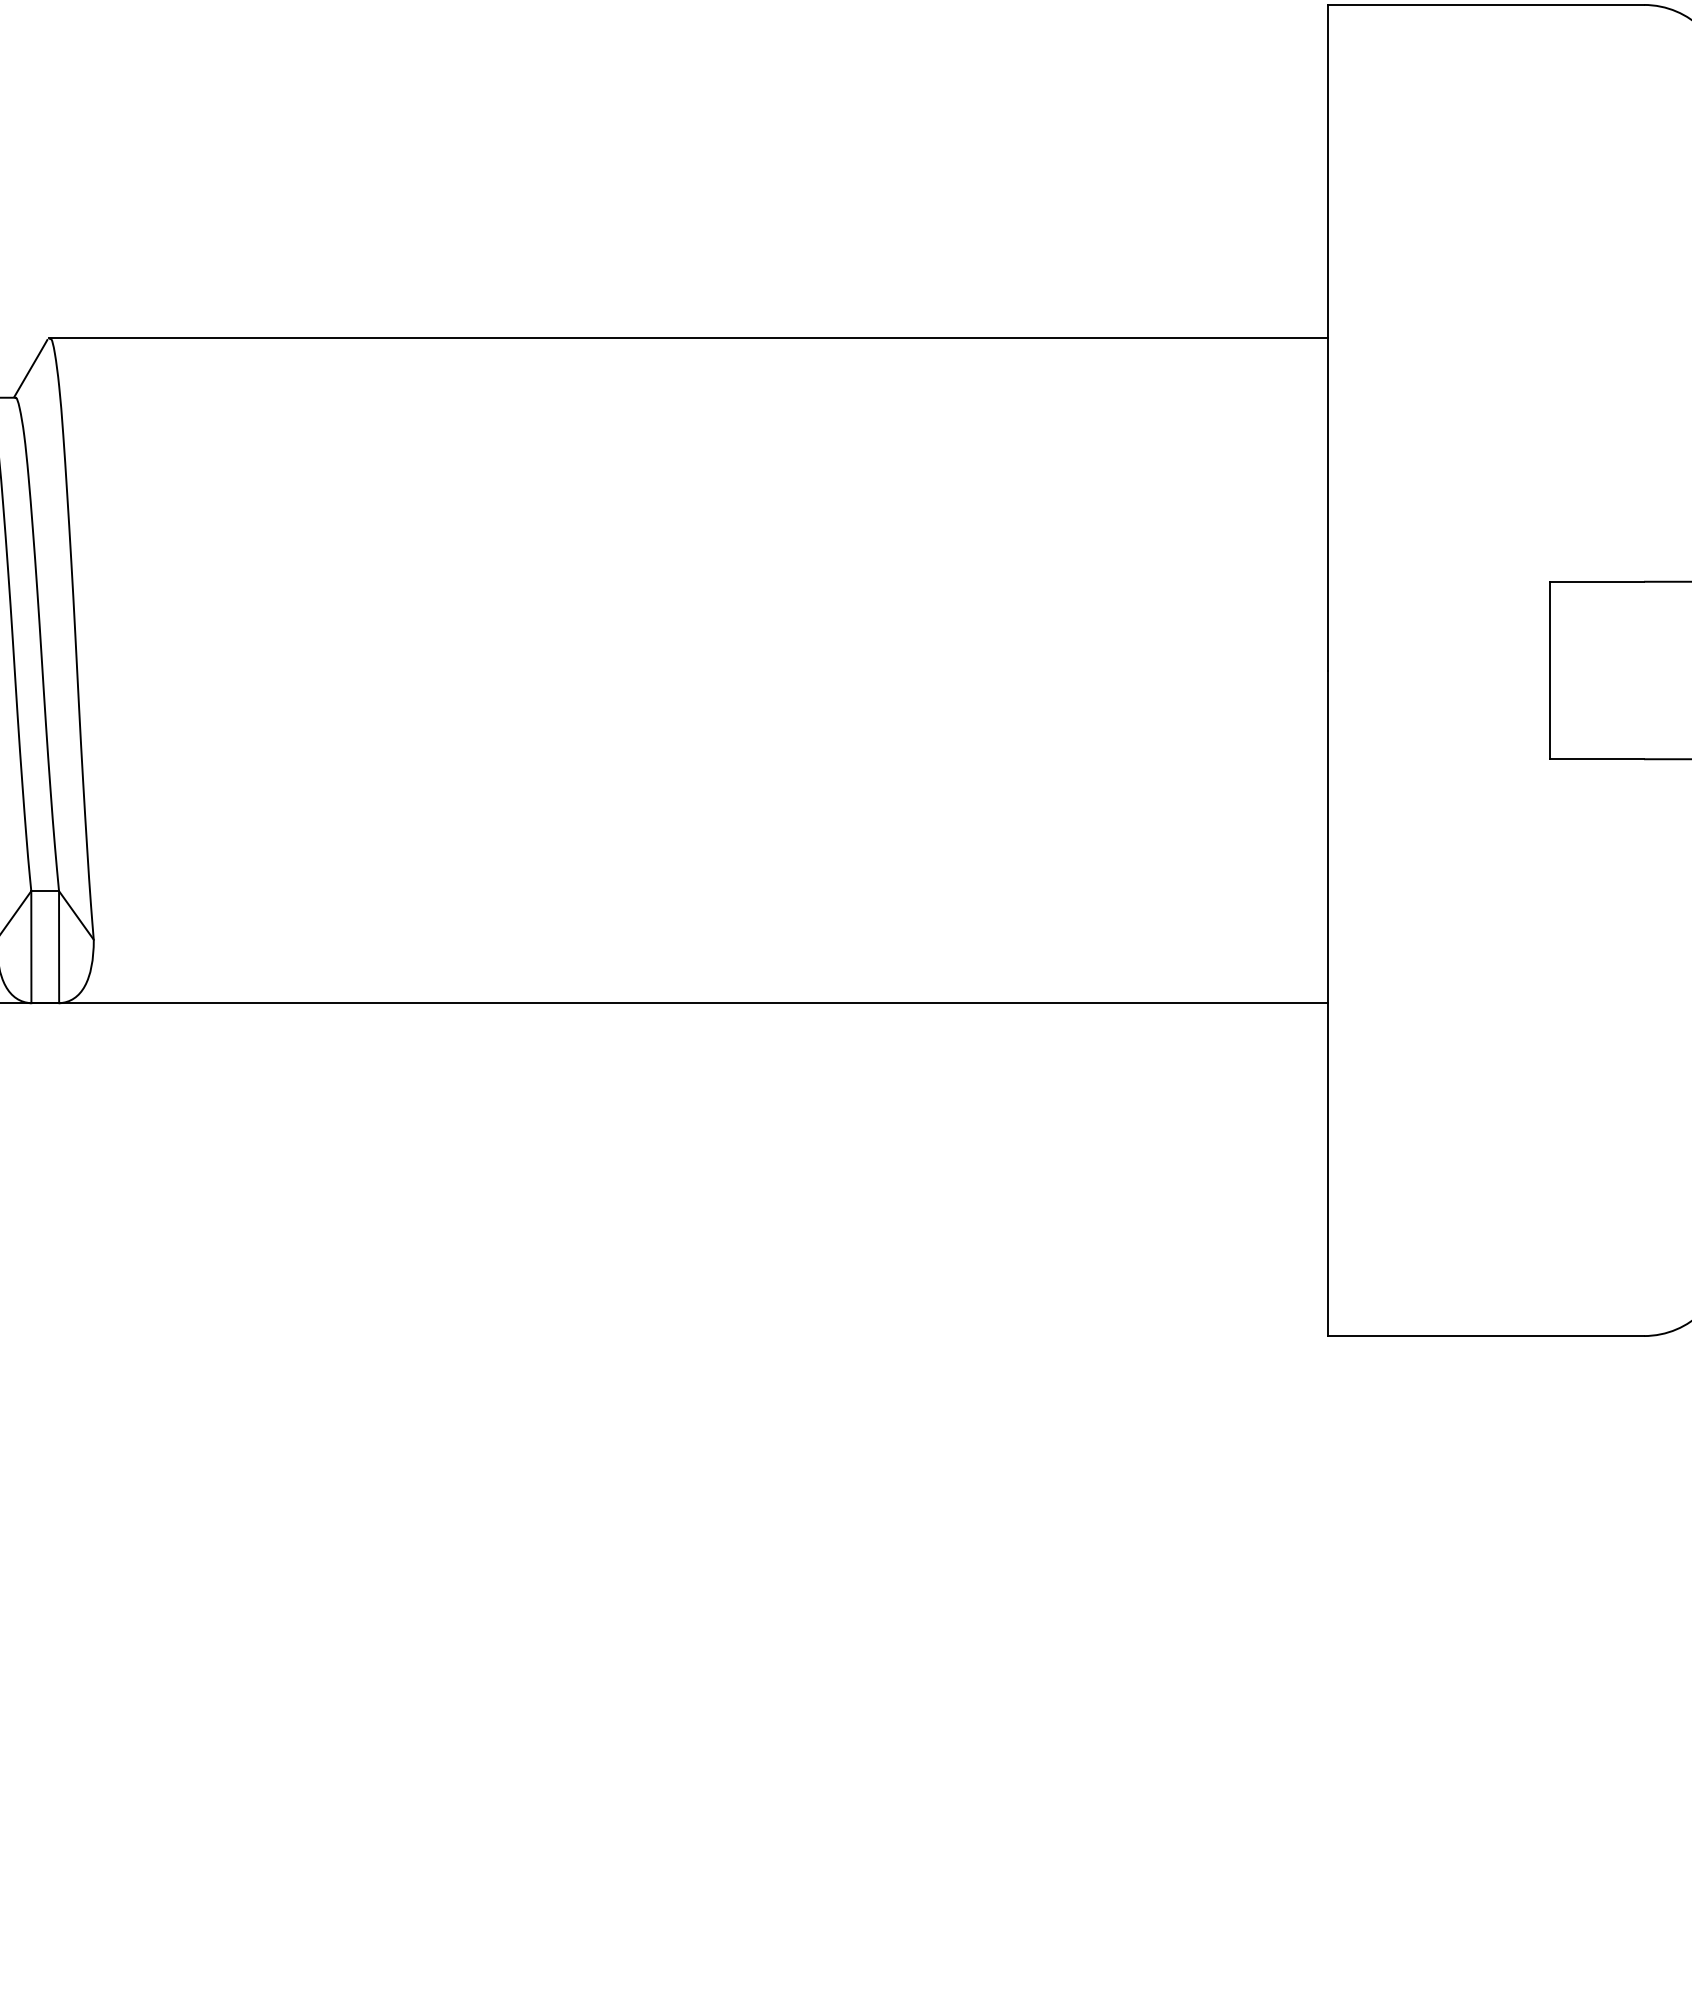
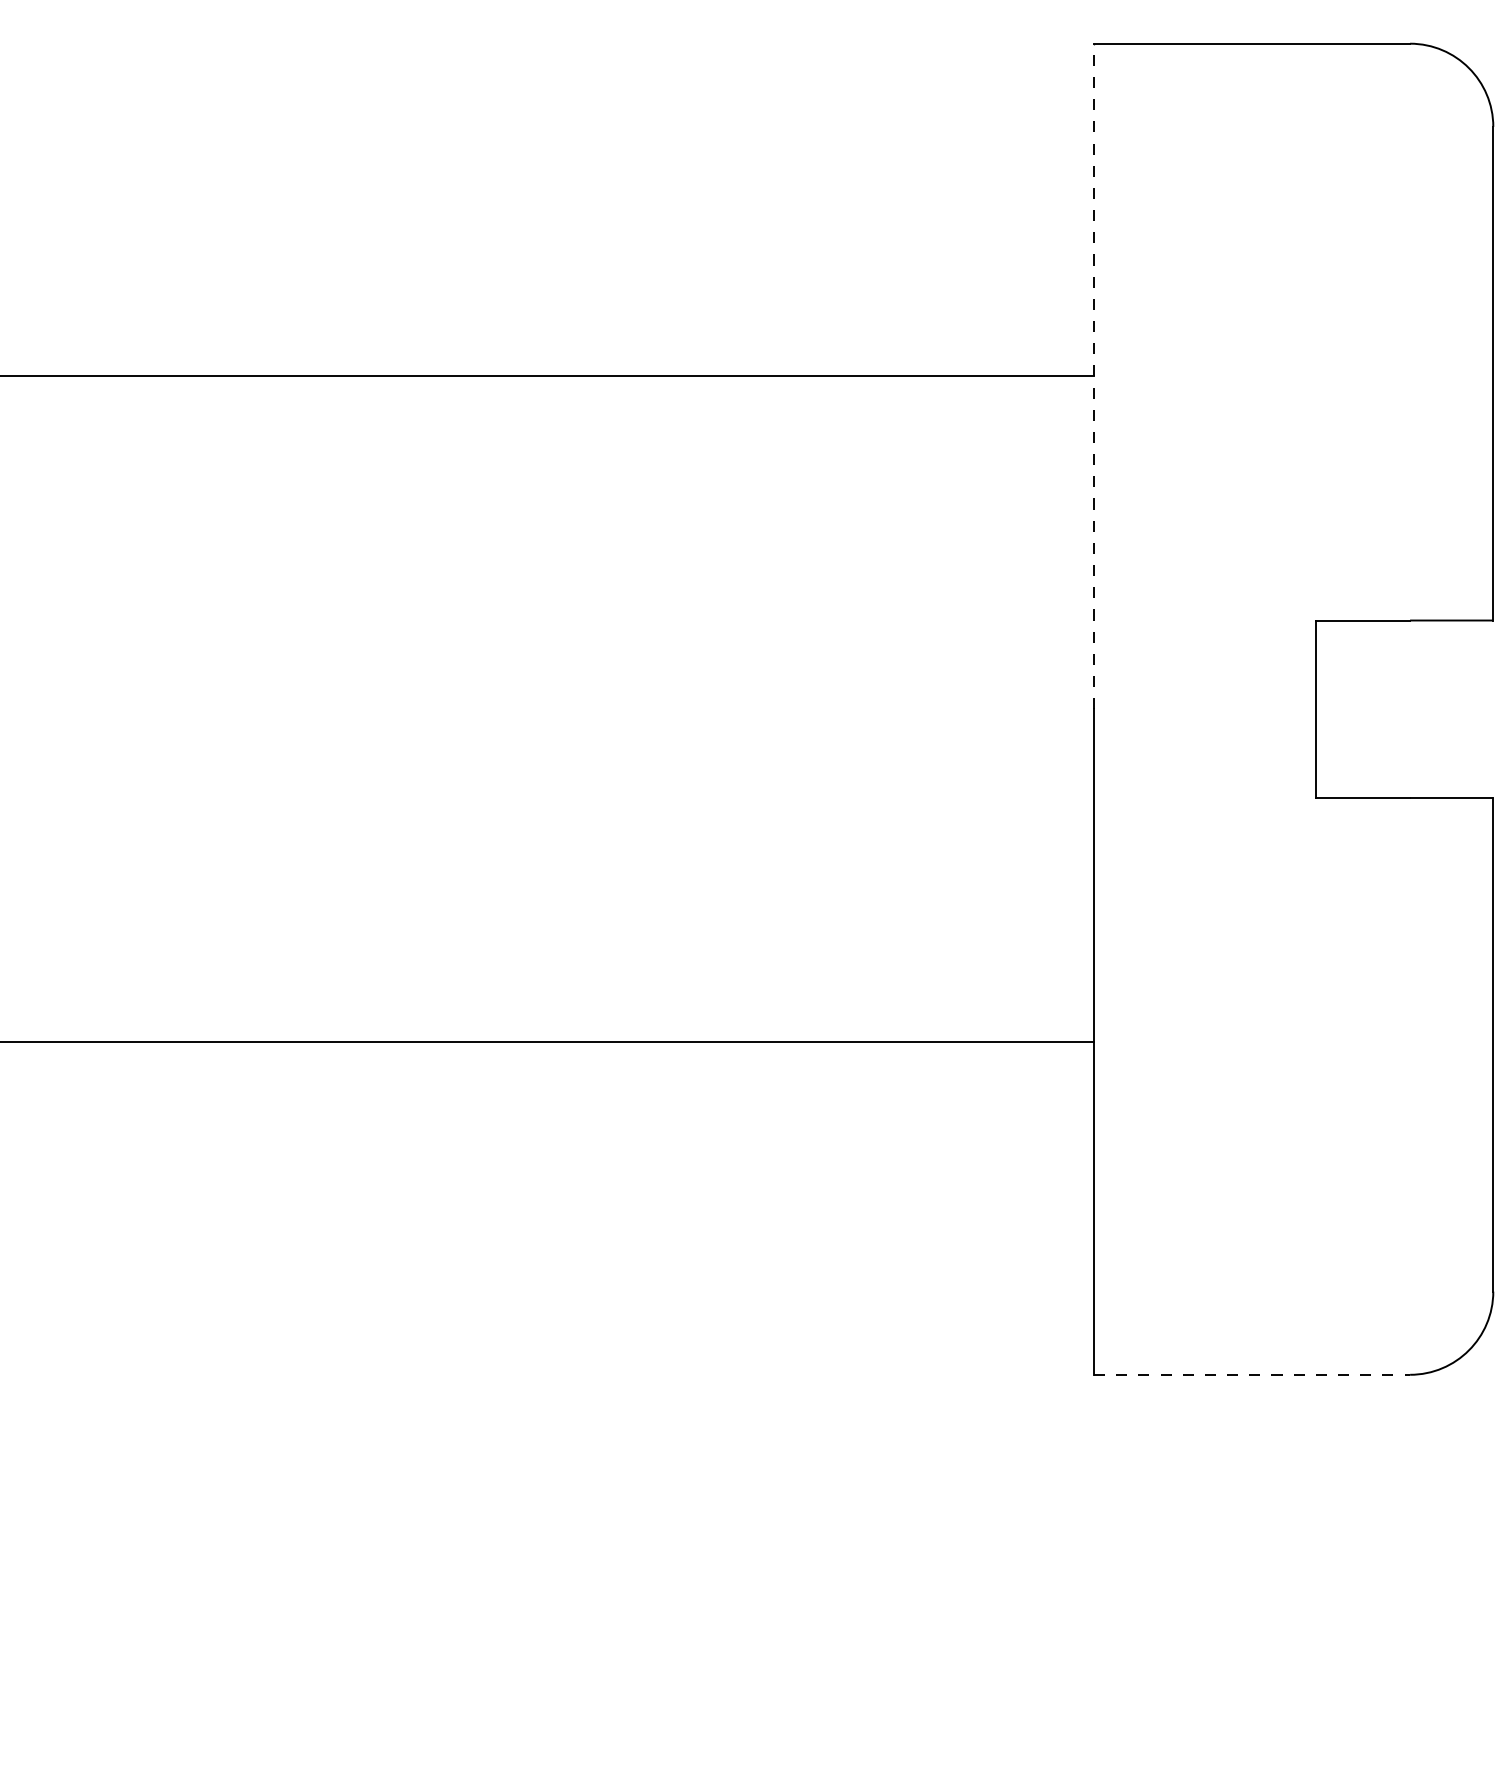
line: (1327, 337) -> (1093, 376), solid -> dashed
line: (1486, 1336) -> (1252, 1375), solid -> dashed

